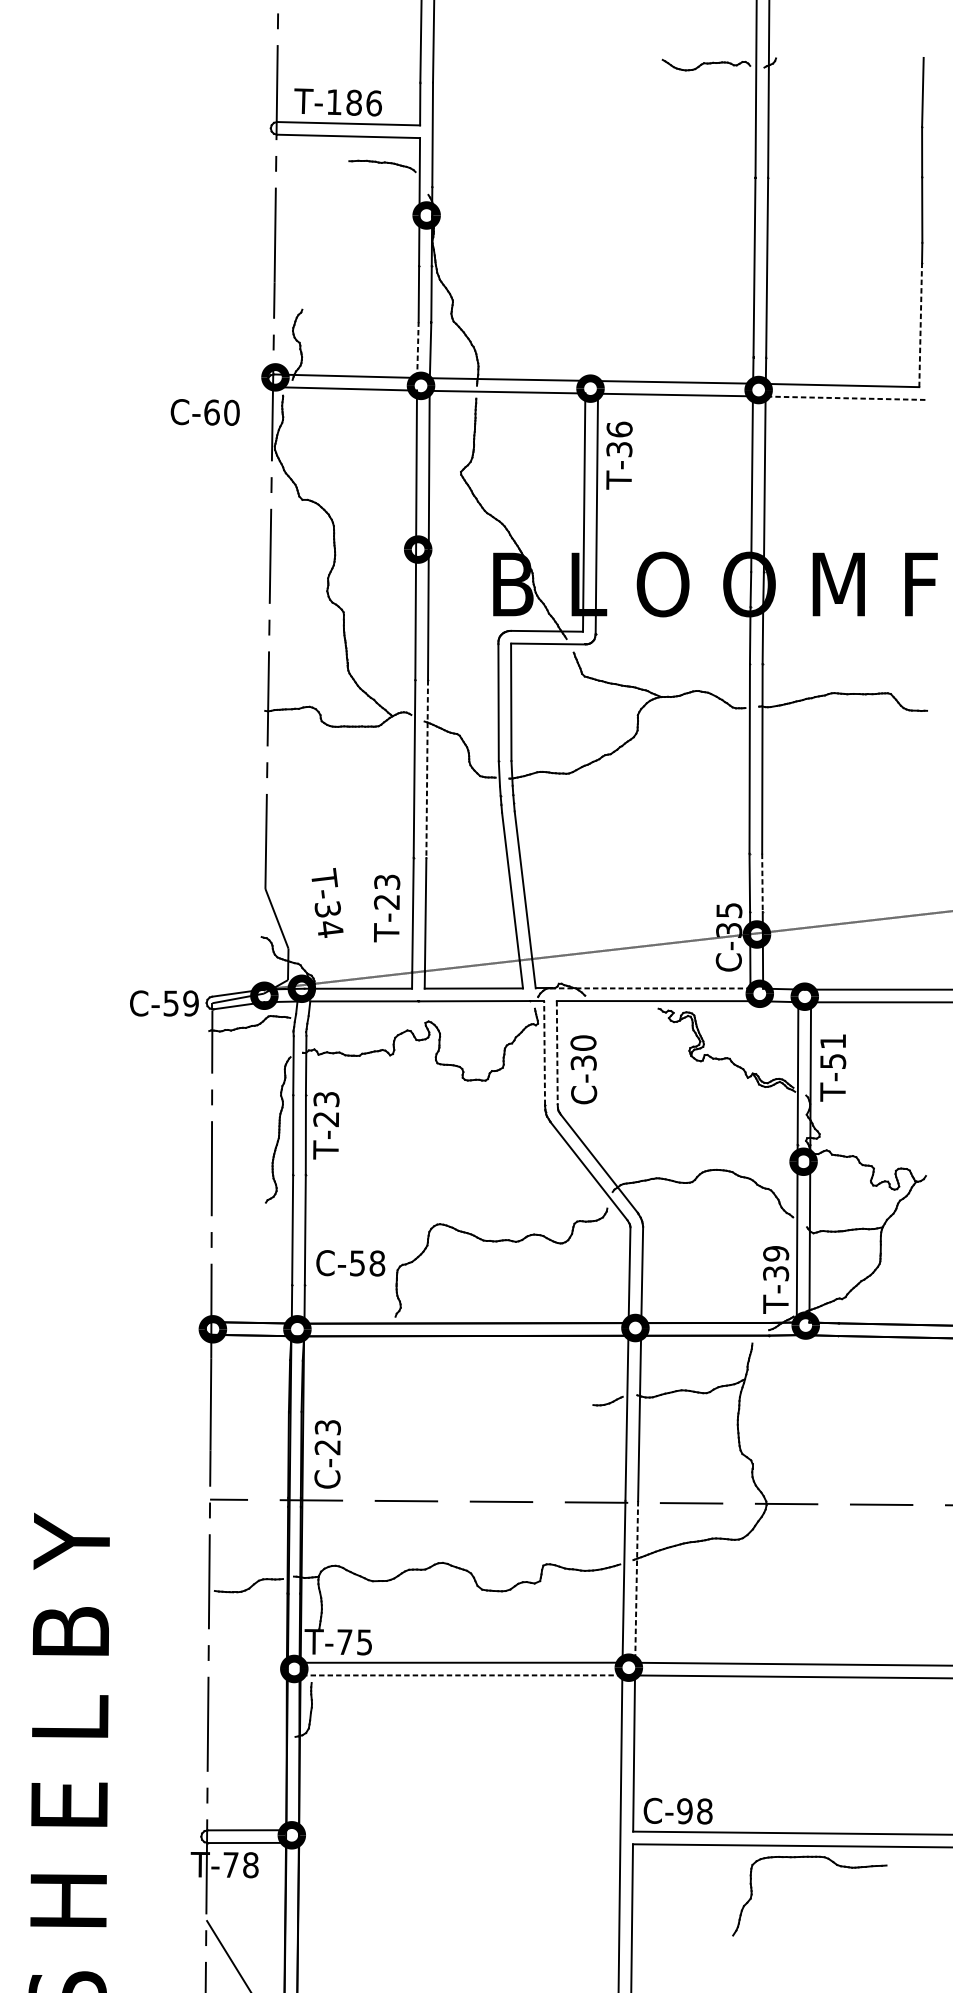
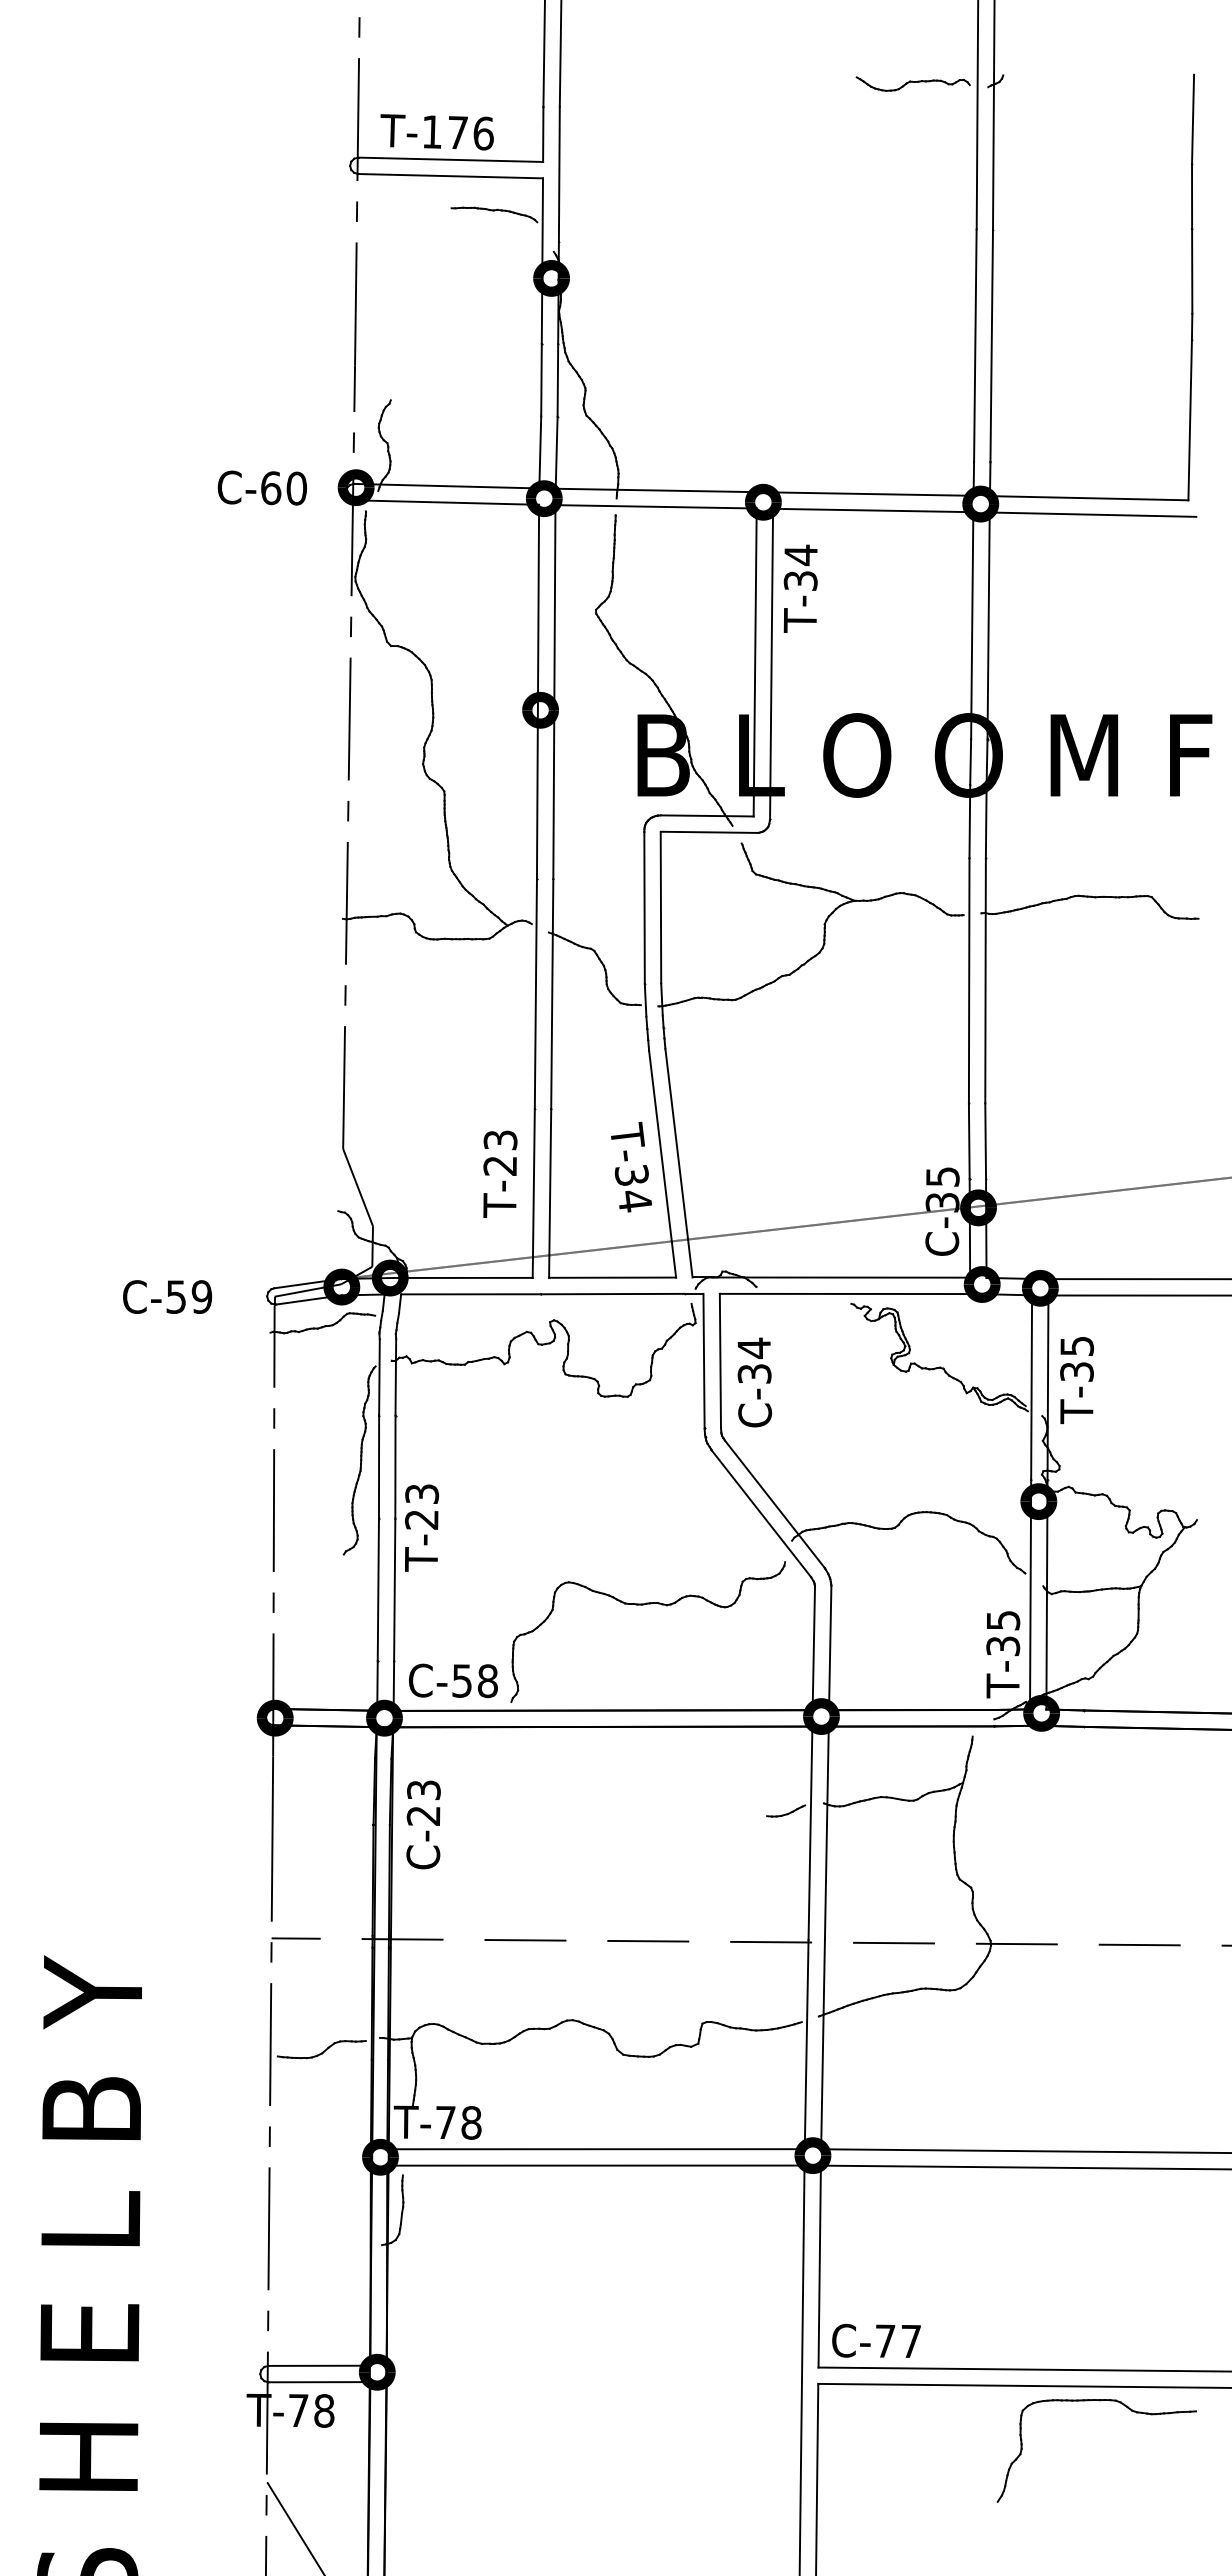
text: (353, 102) -> (457, 132), T-186 -> T-176
line: (920, 324) -> (1190, 419), dashed -> solid
line: (418, 349) -> (540, 451), dashed -> solid
line: (845, 398) -> (1092, 514), dashed -> solid
text: (204, 412) -> (261, 487), moved
text: (619, 429) -> (800, 555), T-36 -> T-34
line: (427, 768) -> (552, 993), dashed -> solid
line: (762, 883) -> (985, 1141), dashed -> solid
text: (327, 902) -> (631, 1166), moved
line: (650, 988) -> (841, 1277), dashed -> solid
text: (164, 1003) -> (167, 1296), moved
text: (583, 1043) -> (754, 1348), C-30 -> C-34
text: (833, 1051) -> (1077, 1359), T-51 -> T-35
line: (544, 1052) -> (704, 1360), dashed -> solid
line: (557, 1053) -> (720, 1361), dashed -> solid
text: (326, 1125) -> (422, 1527), moved
text: (776, 1253) -> (1003, 1620), T-39 -> T-35
text: (350, 1263) -> (453, 1680), moved
text: (327, 1454) -> (423, 1824), moved
line: (637, 1581) -> (823, 2044), dashed -> solid
text: (364, 1642) -> (471, 2122), T-75 -> T-78
line: (460, 1675) -> (595, 2165), dashed -> solid
text: (695, 1811) -> (898, 2341), C-98 -> C-77
part: (811, 1857) -> (1099, 2401), moved

